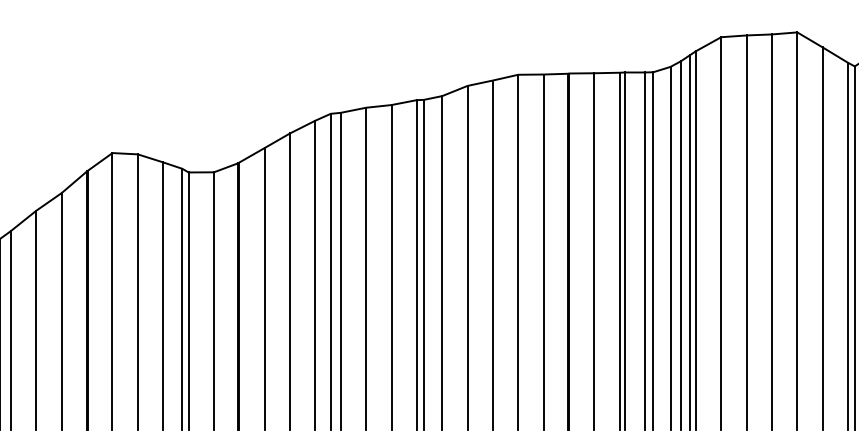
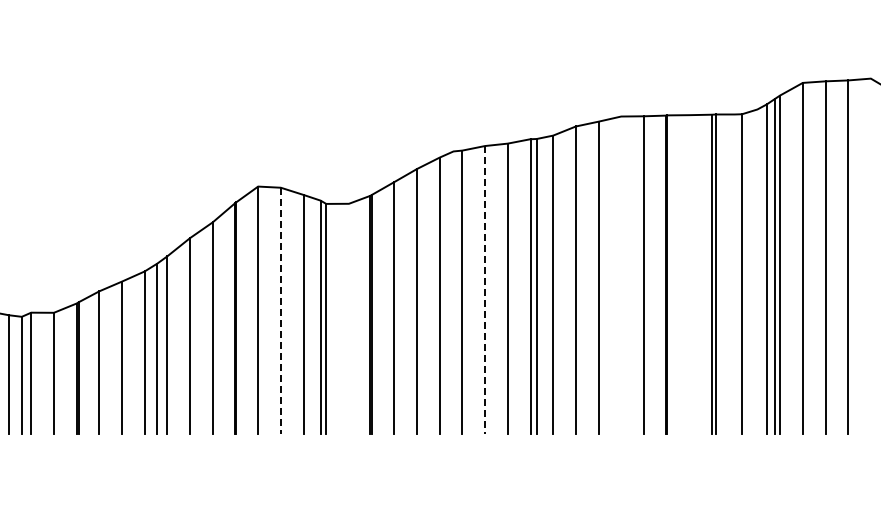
line: (796, 231) -> (870, 256), removed
line: (670, 247) -> (757, 271), removed
line: (594, 251) -> (689, 274), removed
line: (644, 251) -> (734, 274), removed
line: (518, 252) -> (621, 275), removed
line: (366, 269) -> (485, 290), solid -> dashed
line: (330, 271) -> (453, 292), removed
line: (137, 292) -> (280, 311), solid -> dashed
line: (213, 300) -> (348, 318), removed

